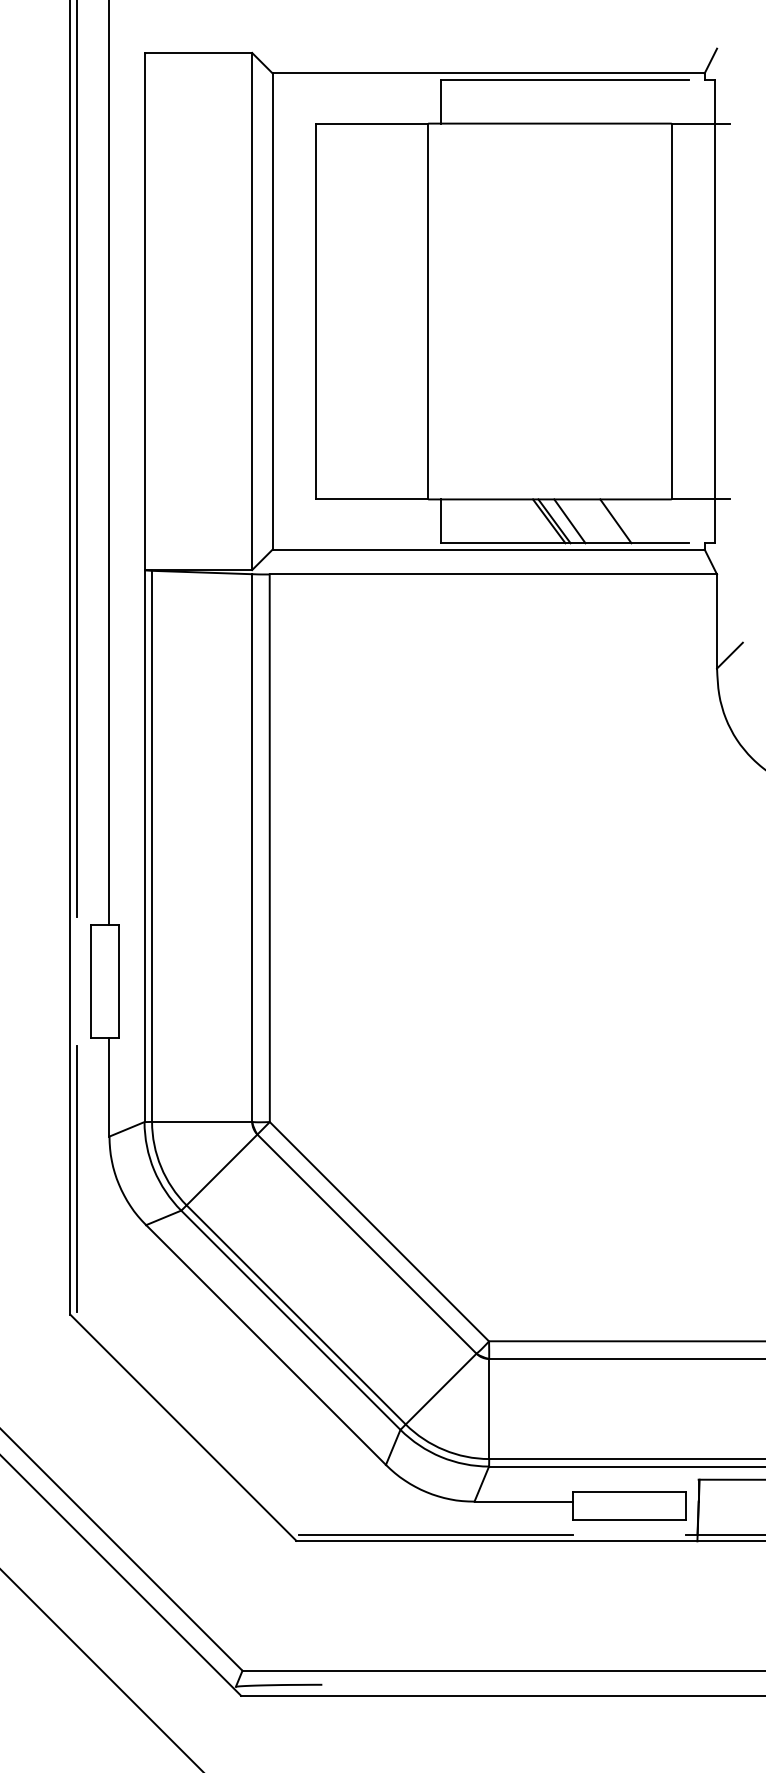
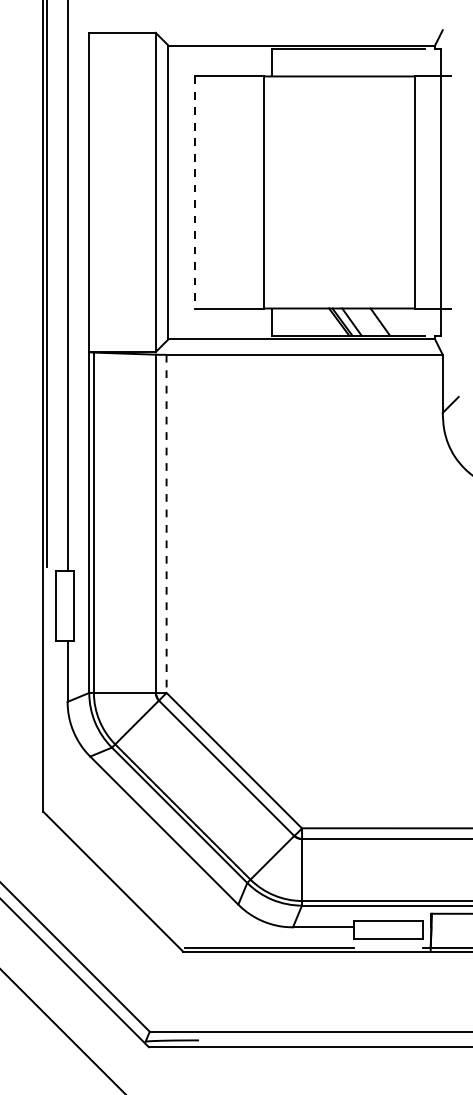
line: (314, 311) -> (194, 192), solid -> dashed
line: (269, 849) -> (166, 524), solid -> dashed
line: (76, 1178) -> (47, 727), removed

